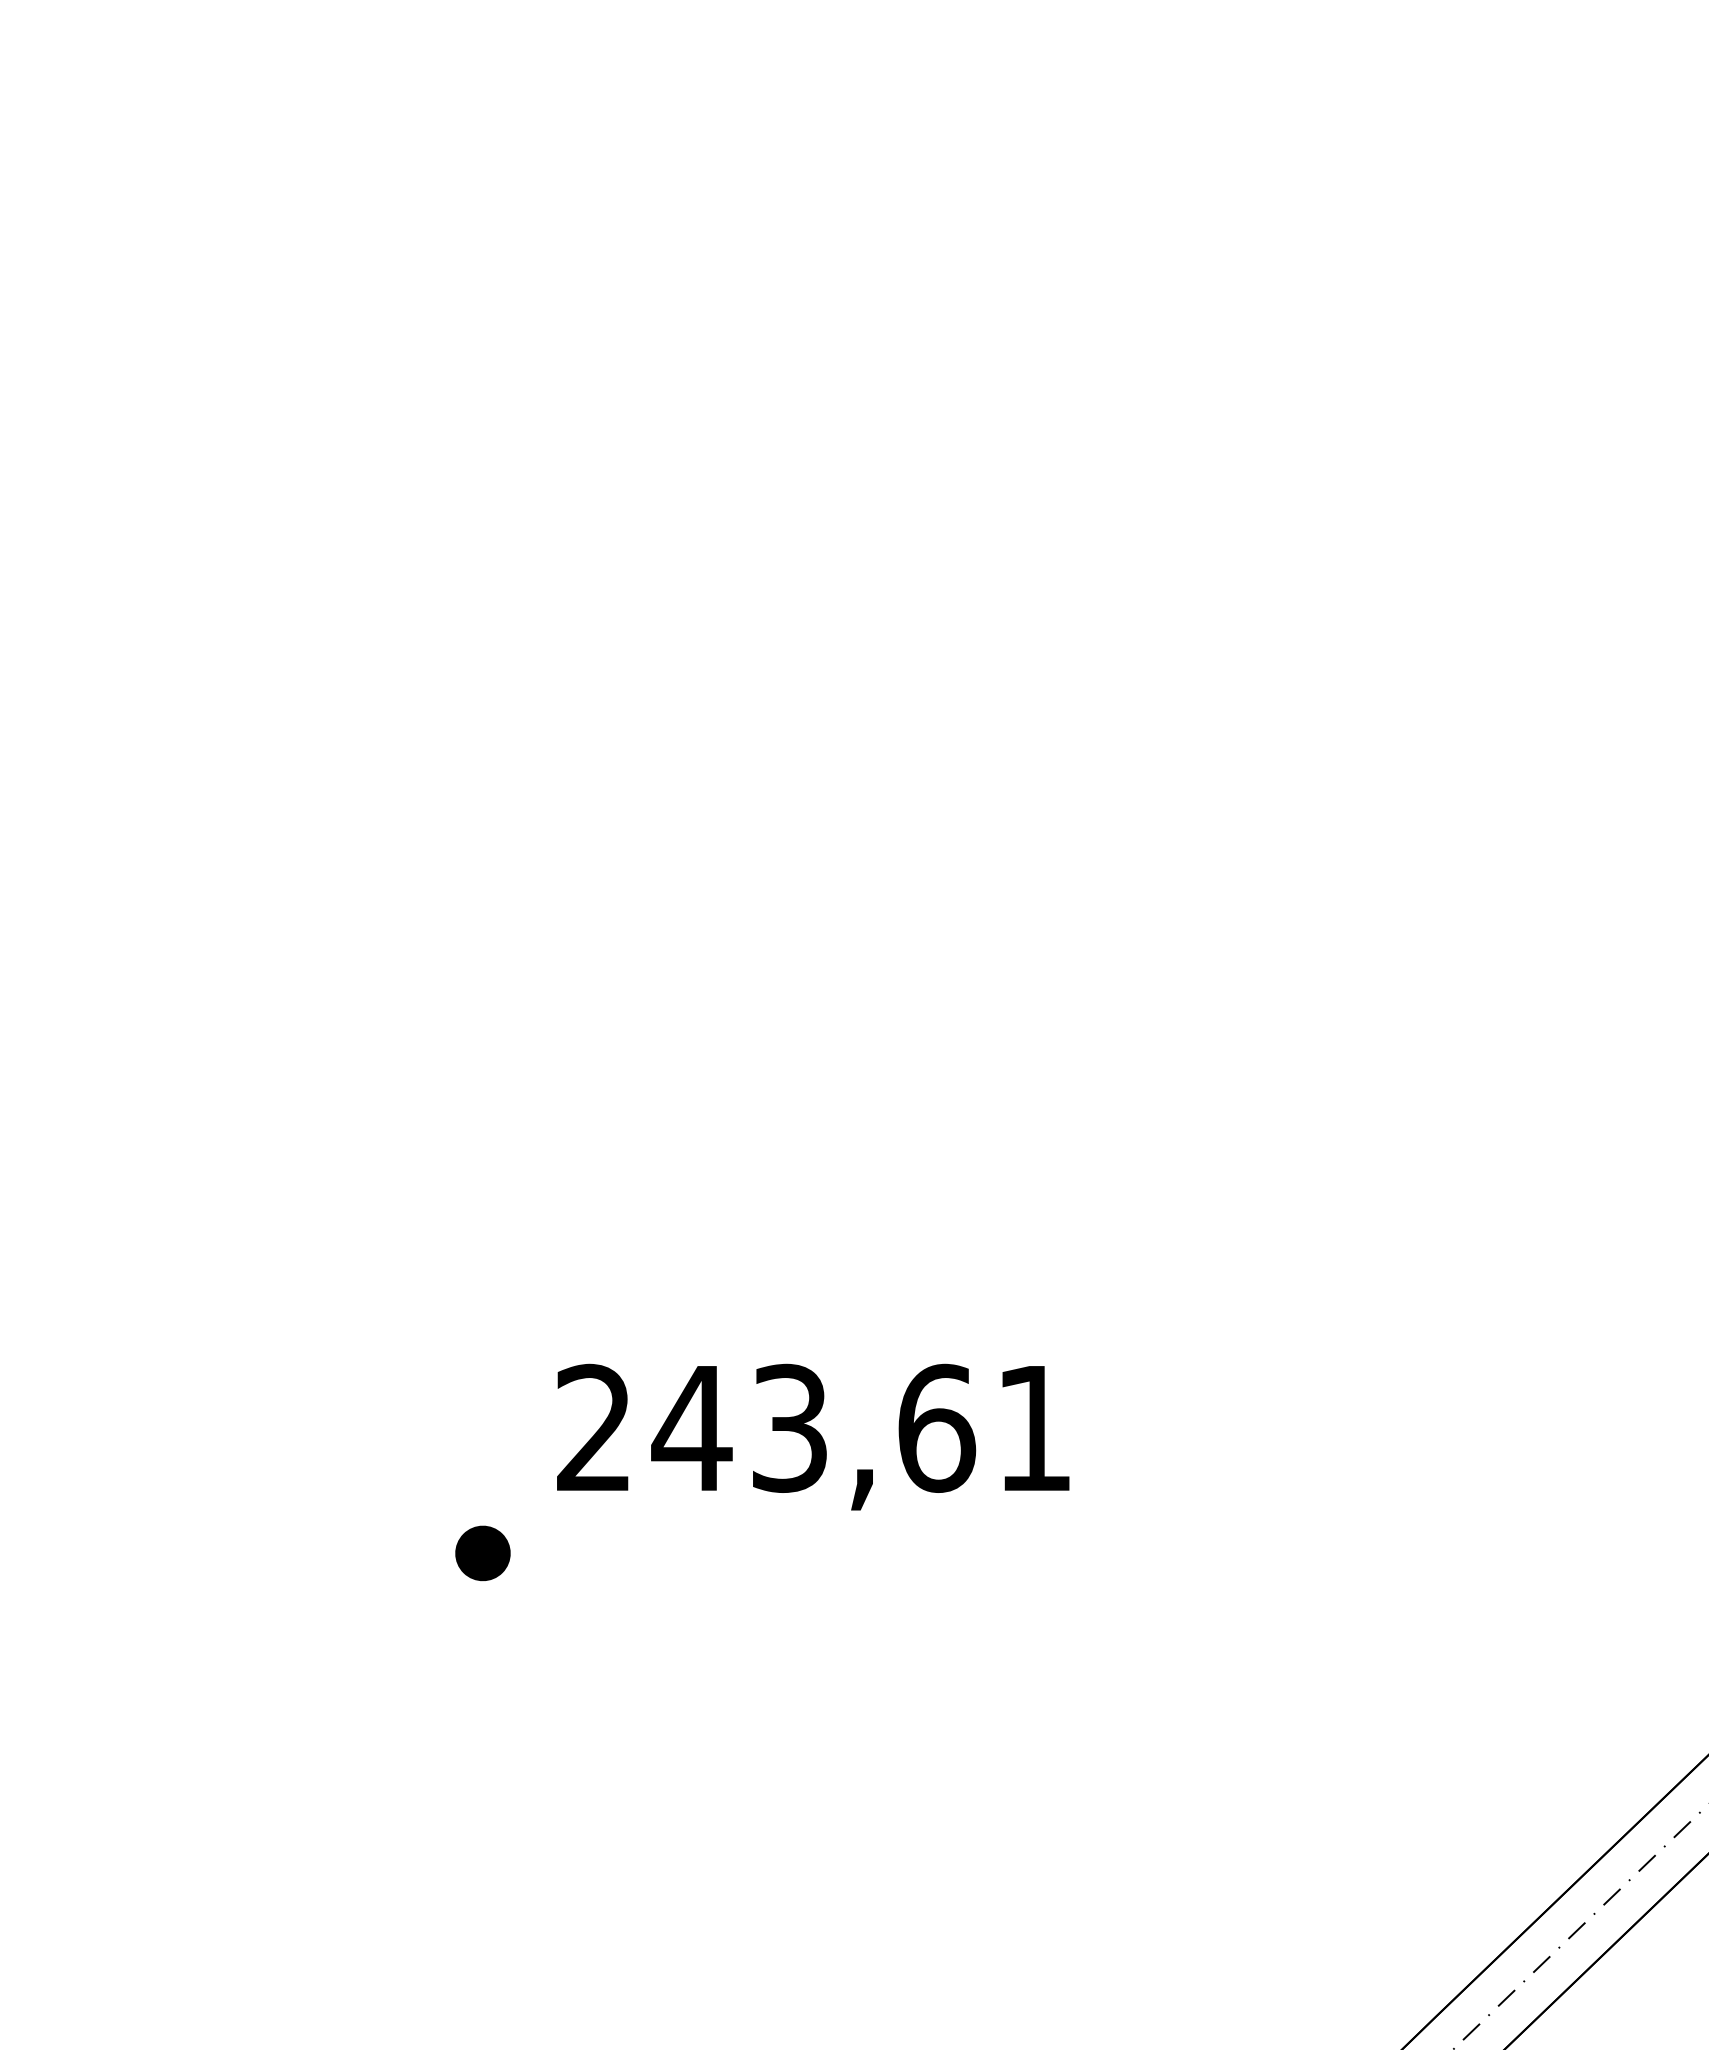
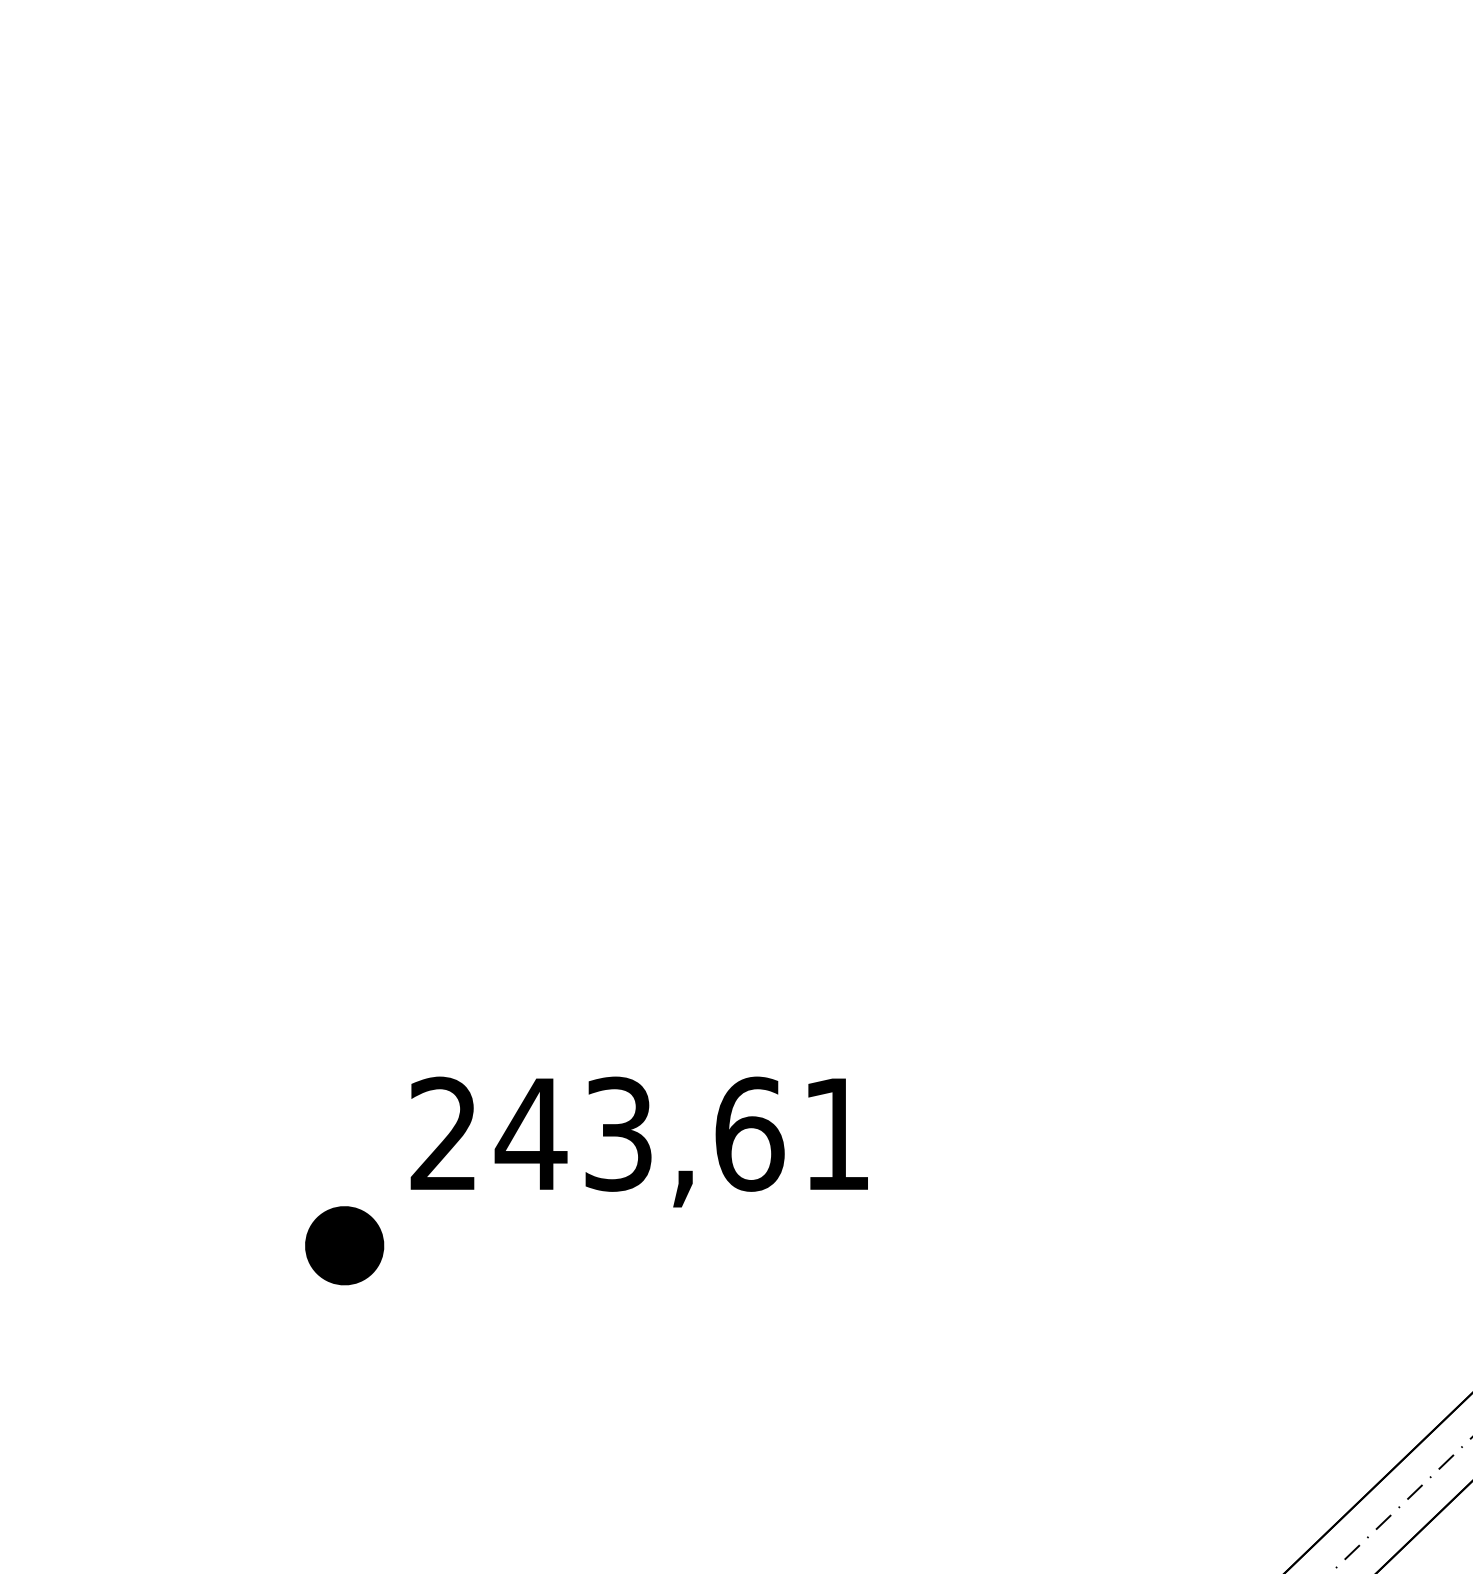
part: (482, 1553) -> (344, 1245), size x1.6

